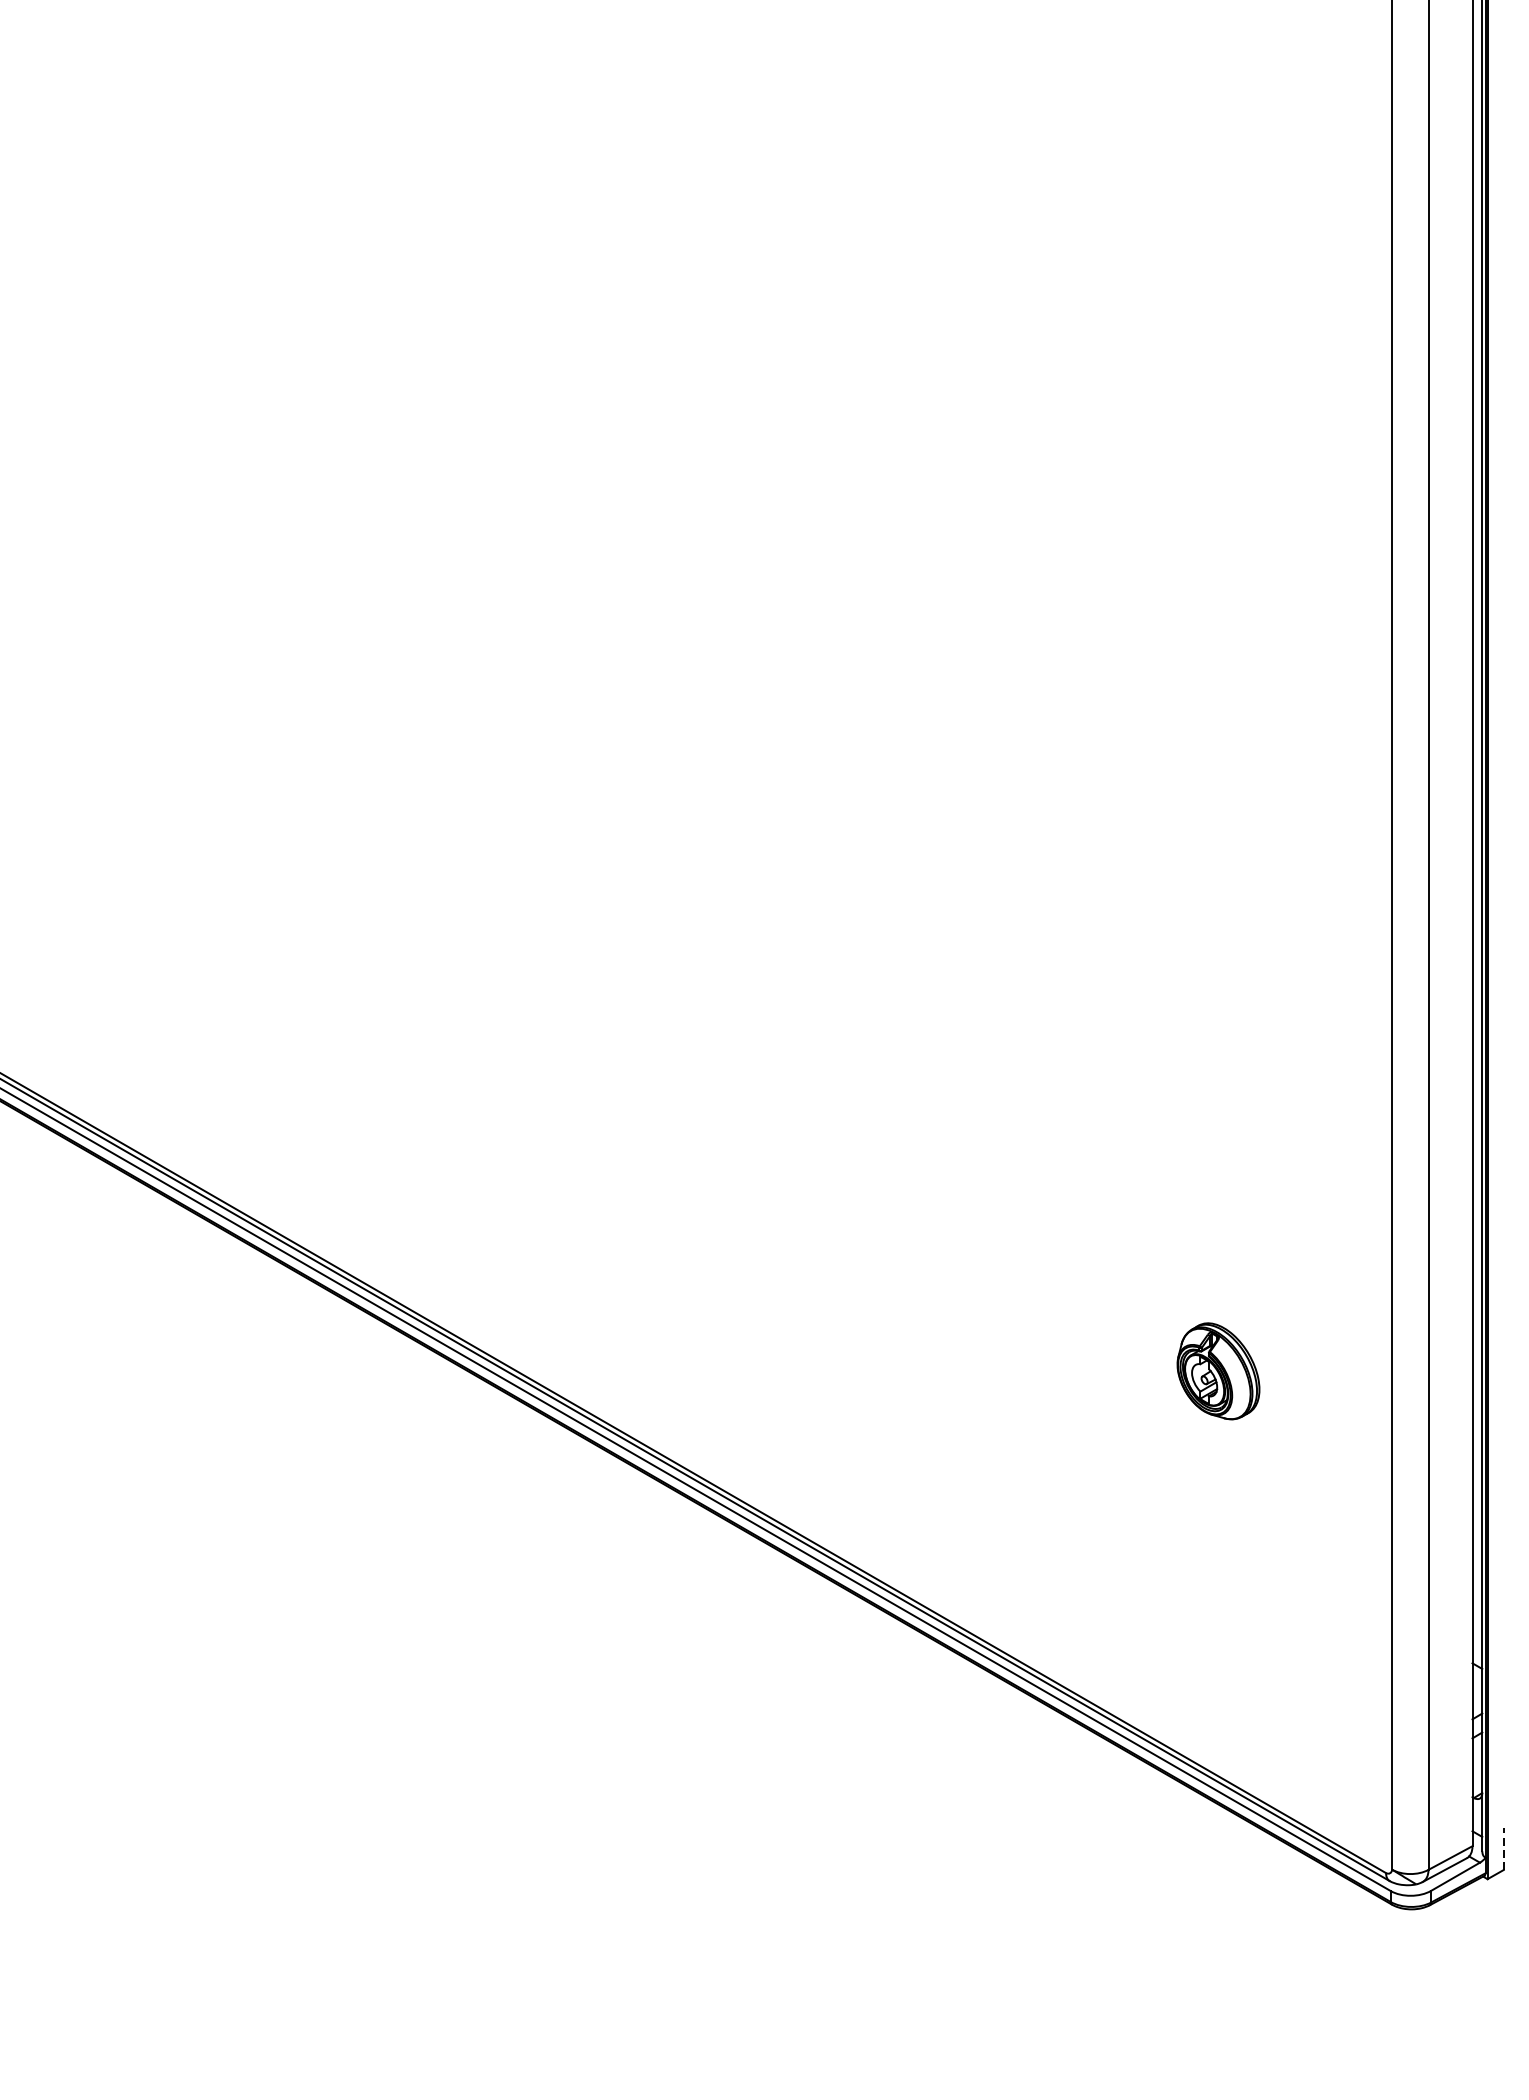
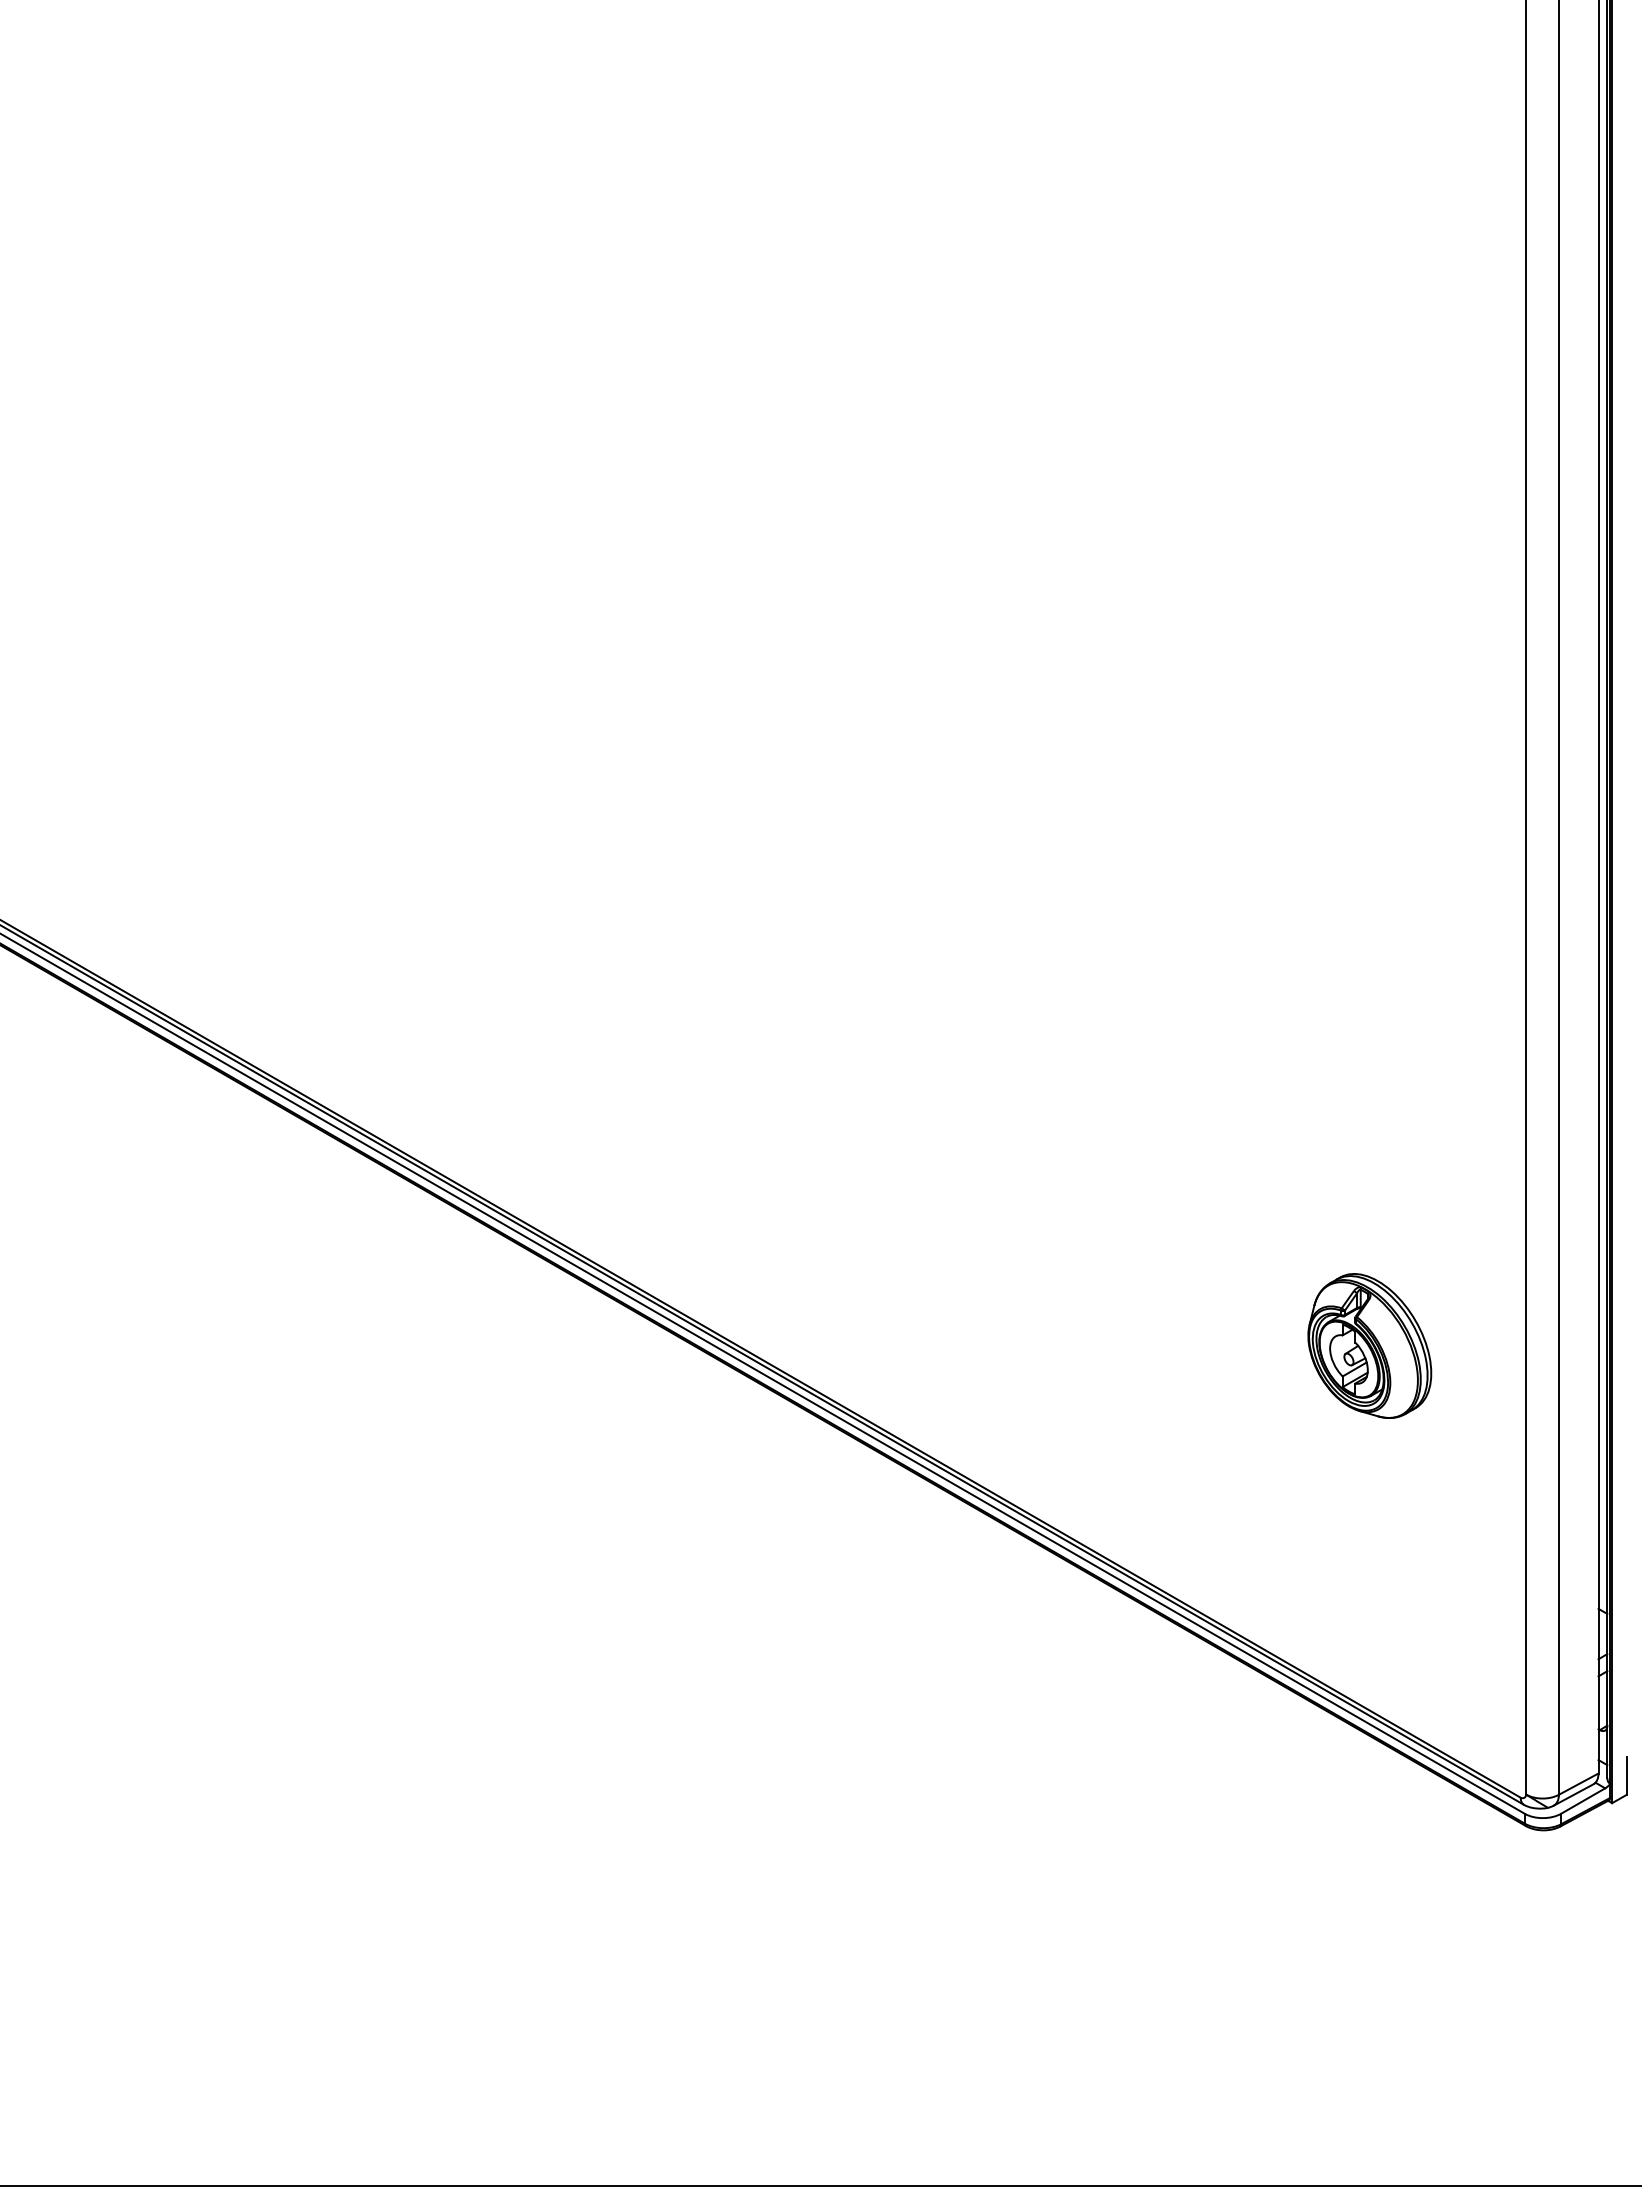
part: (1218, 1370) -> (1369, 1345), size x1.67
line: (1503, 1848) -> (1626, 1775), dashed -> solid

